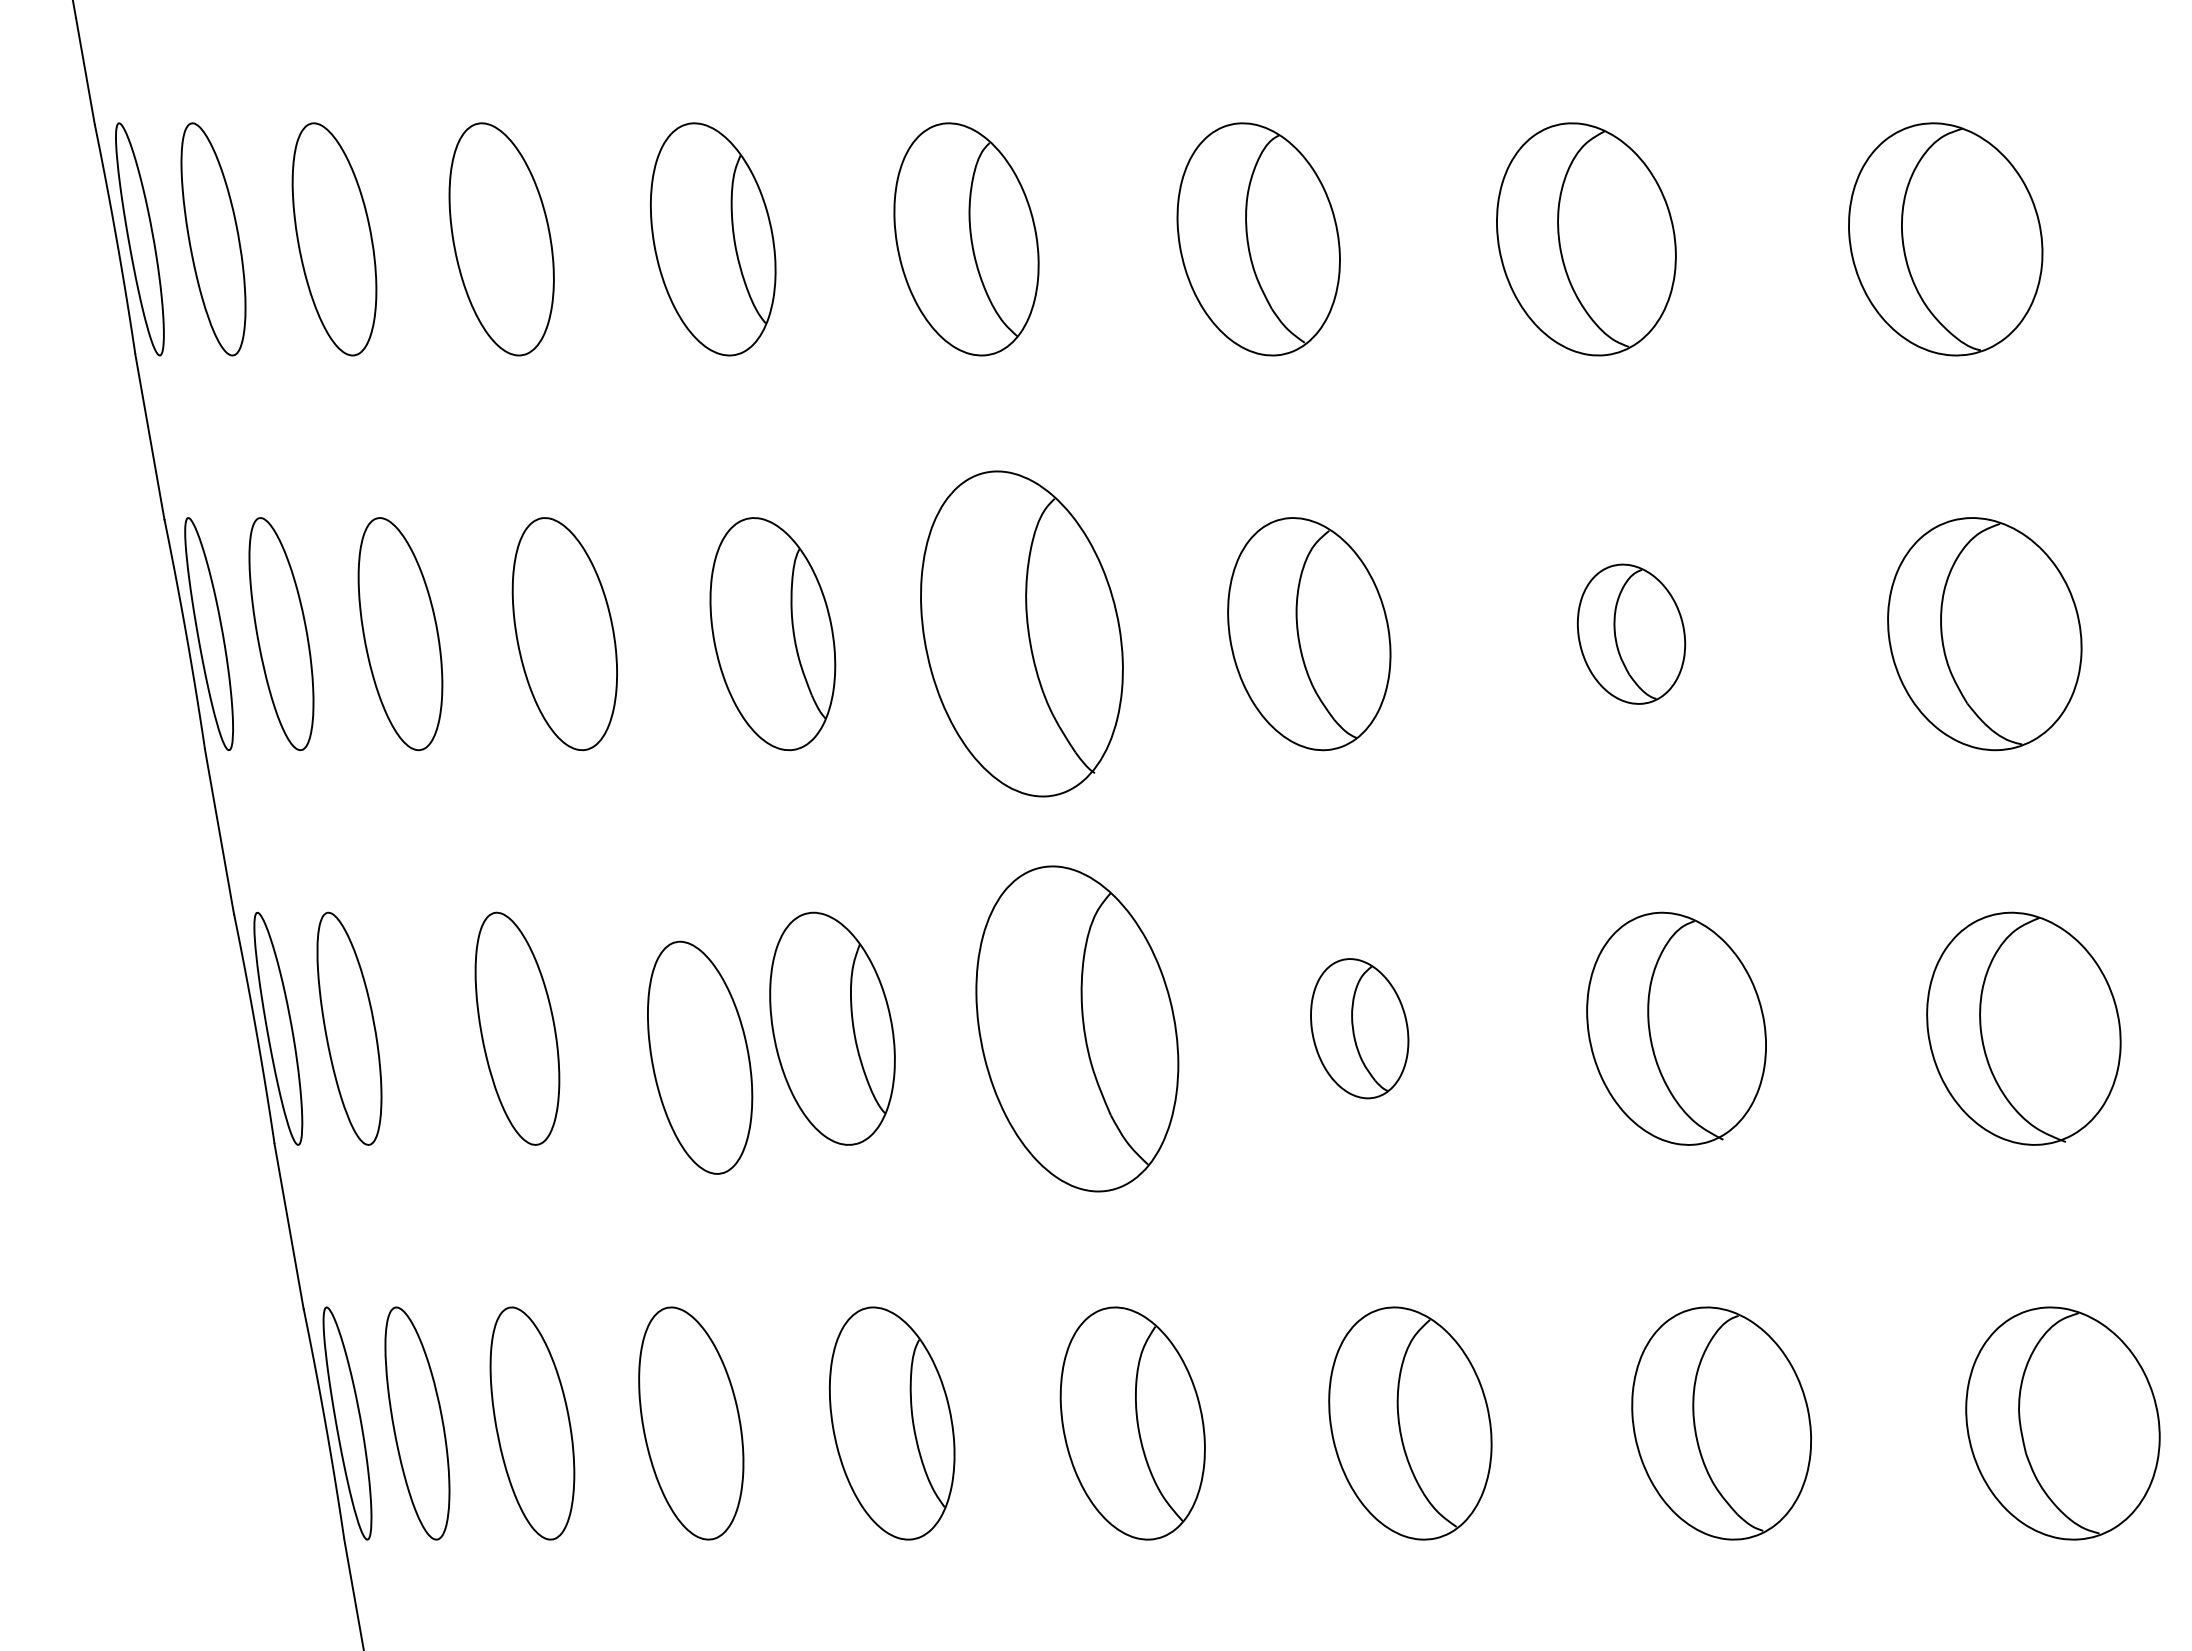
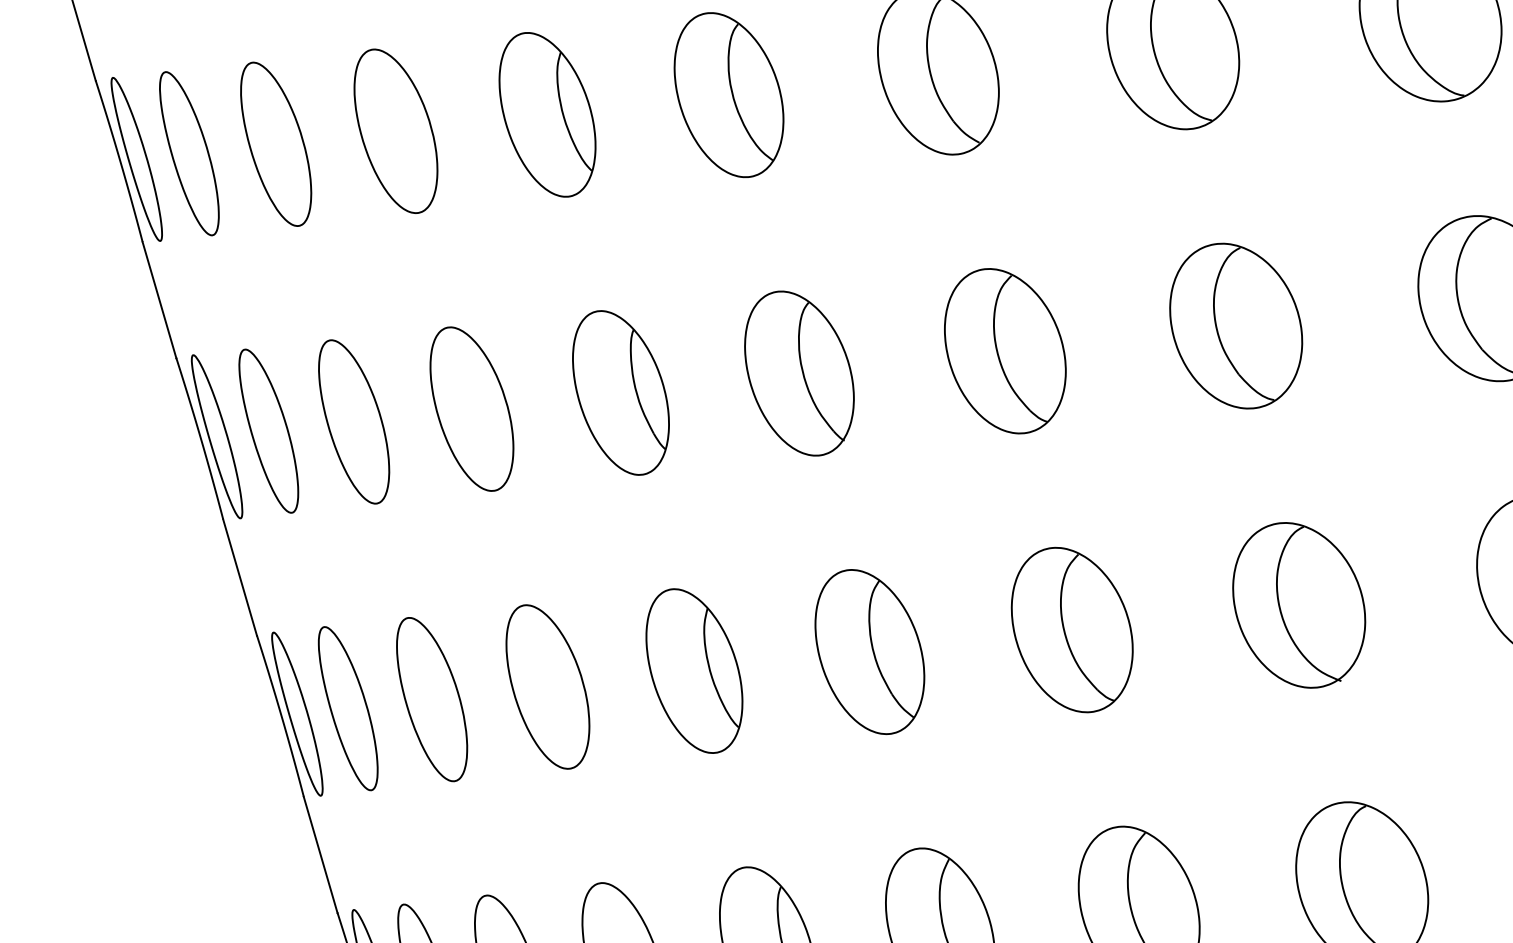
part: (1021, 634) -> (799, 373), size x0.71
part: (1631, 634) -> (1236, 326), size x1.67
part: (517, 1028) -> (432, 699), moved
part: (1077, 1028) -> (870, 651), size x0.71
part: (1359, 1028) -> (1072, 629), size x1.67
part: (700, 1057) -> (548, 686), moved

